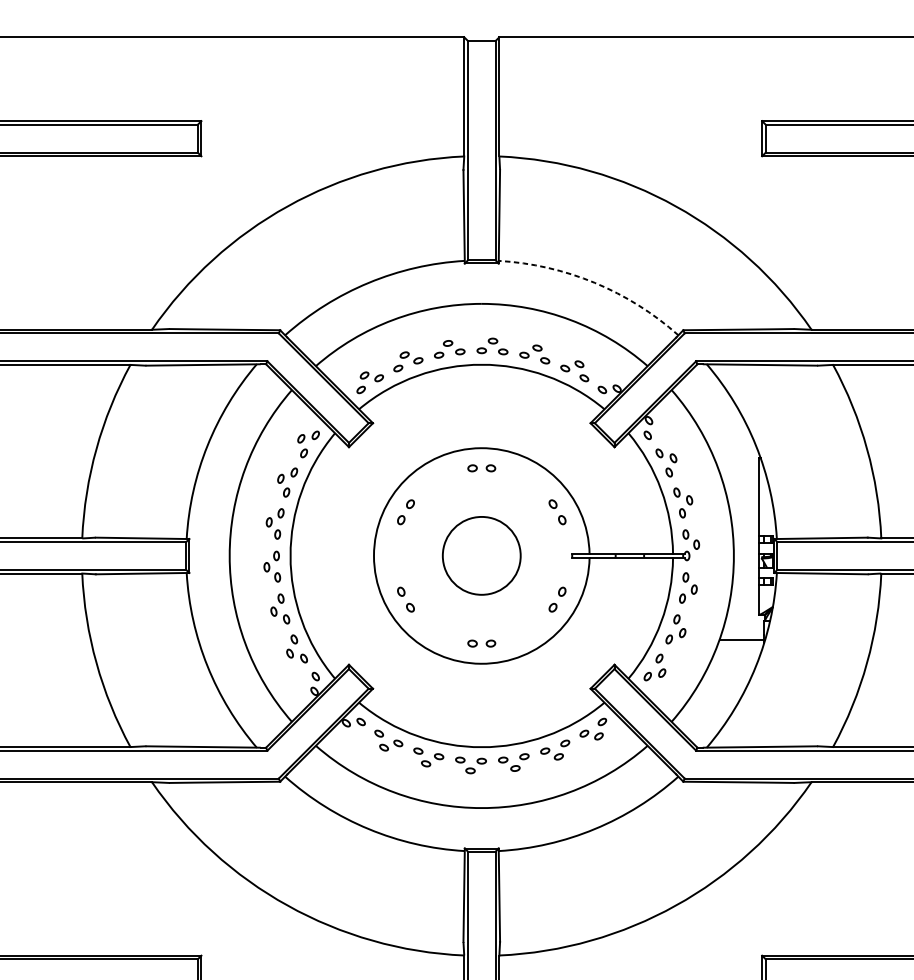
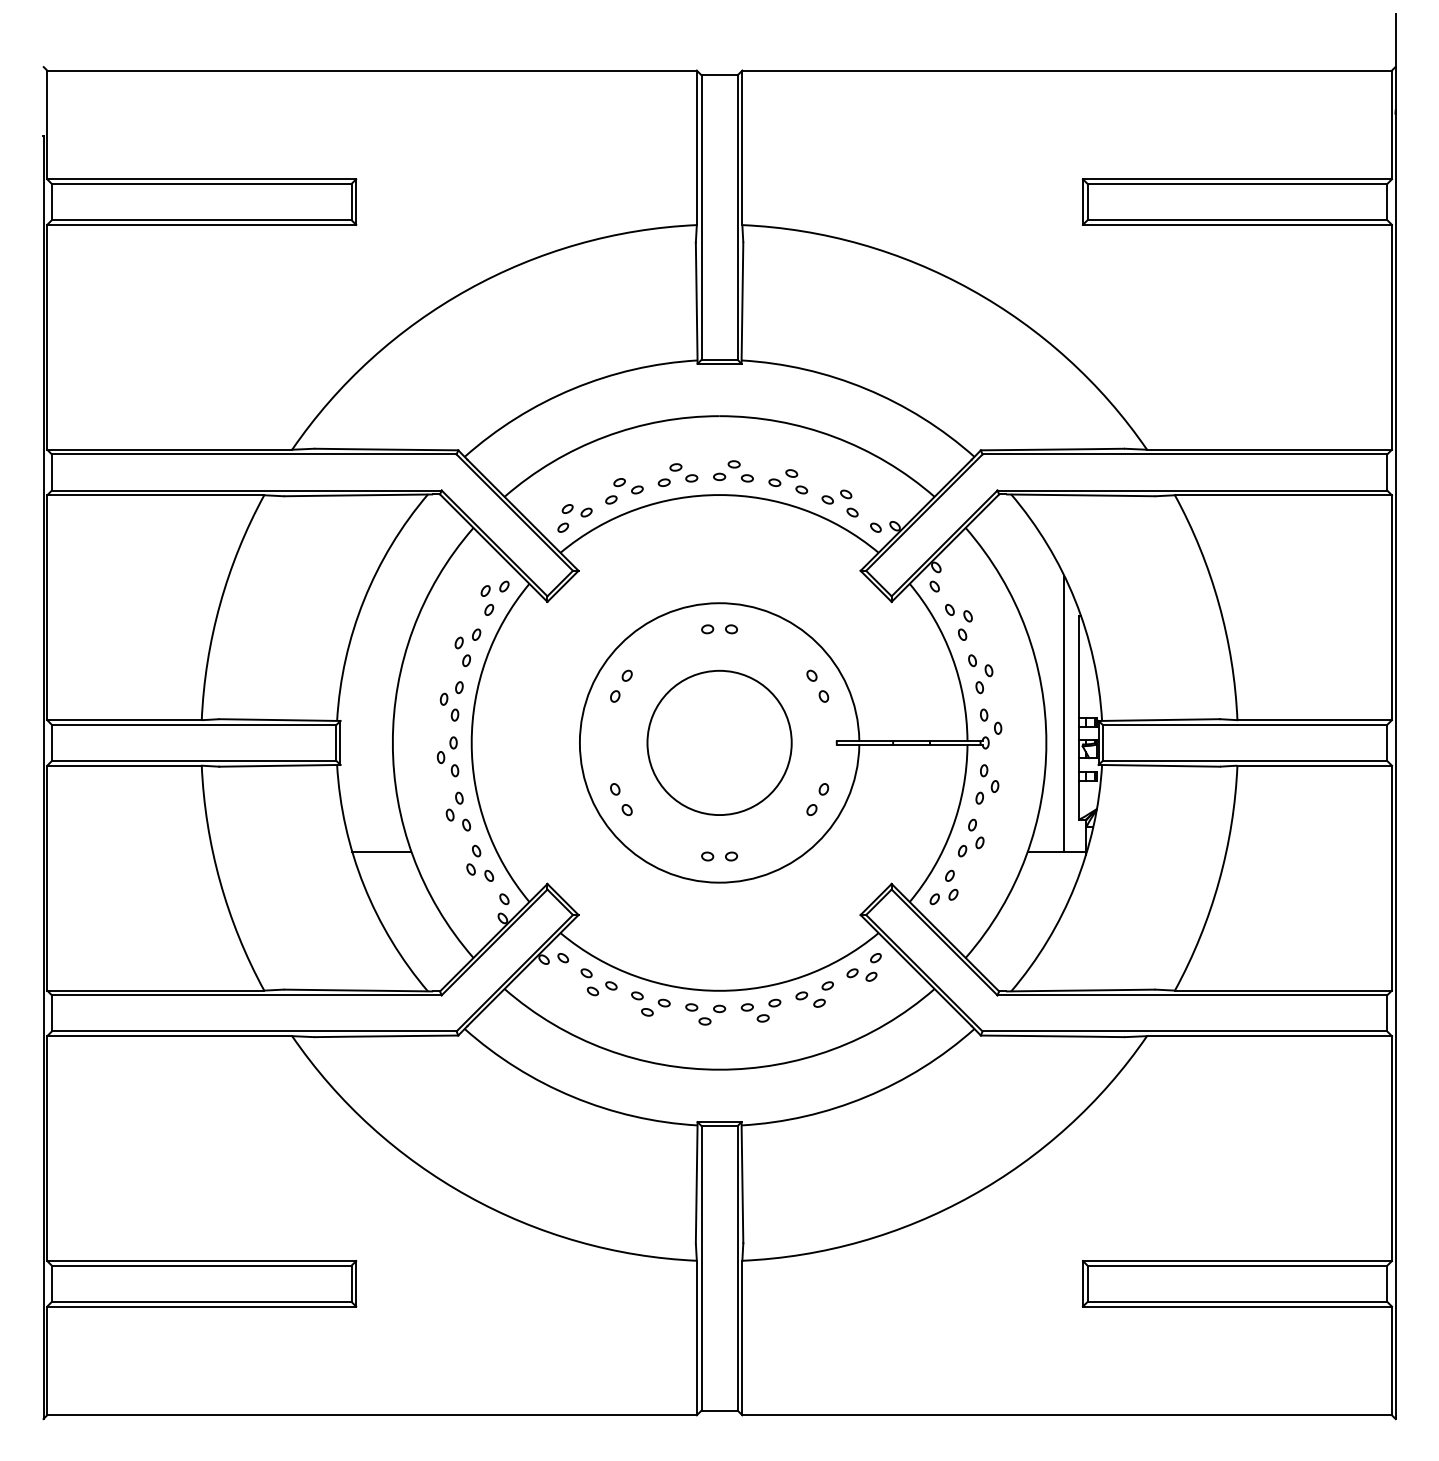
arc: (595, 282) -> (866, 388), dashed -> solid
line: (747, 533) -> (1064, 713), added
circle: (481, 555) -> (719, 742), size x1.43
line: (220, 639) -> (381, 851), added

